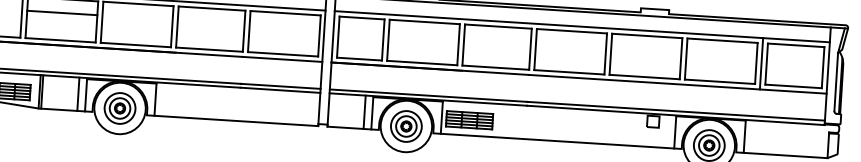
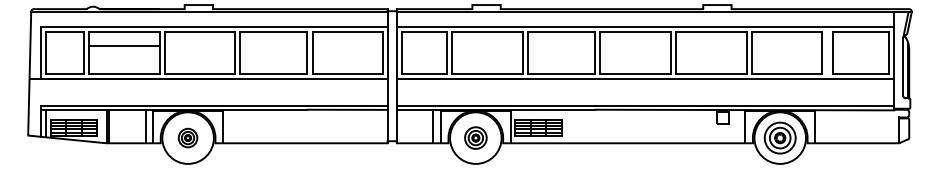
line: (761, 63) -> (827, 52), removed
part: (119, 107) -> (187, 137), size x0.6
part: (406, 125) -> (475, 137), size x0.7

